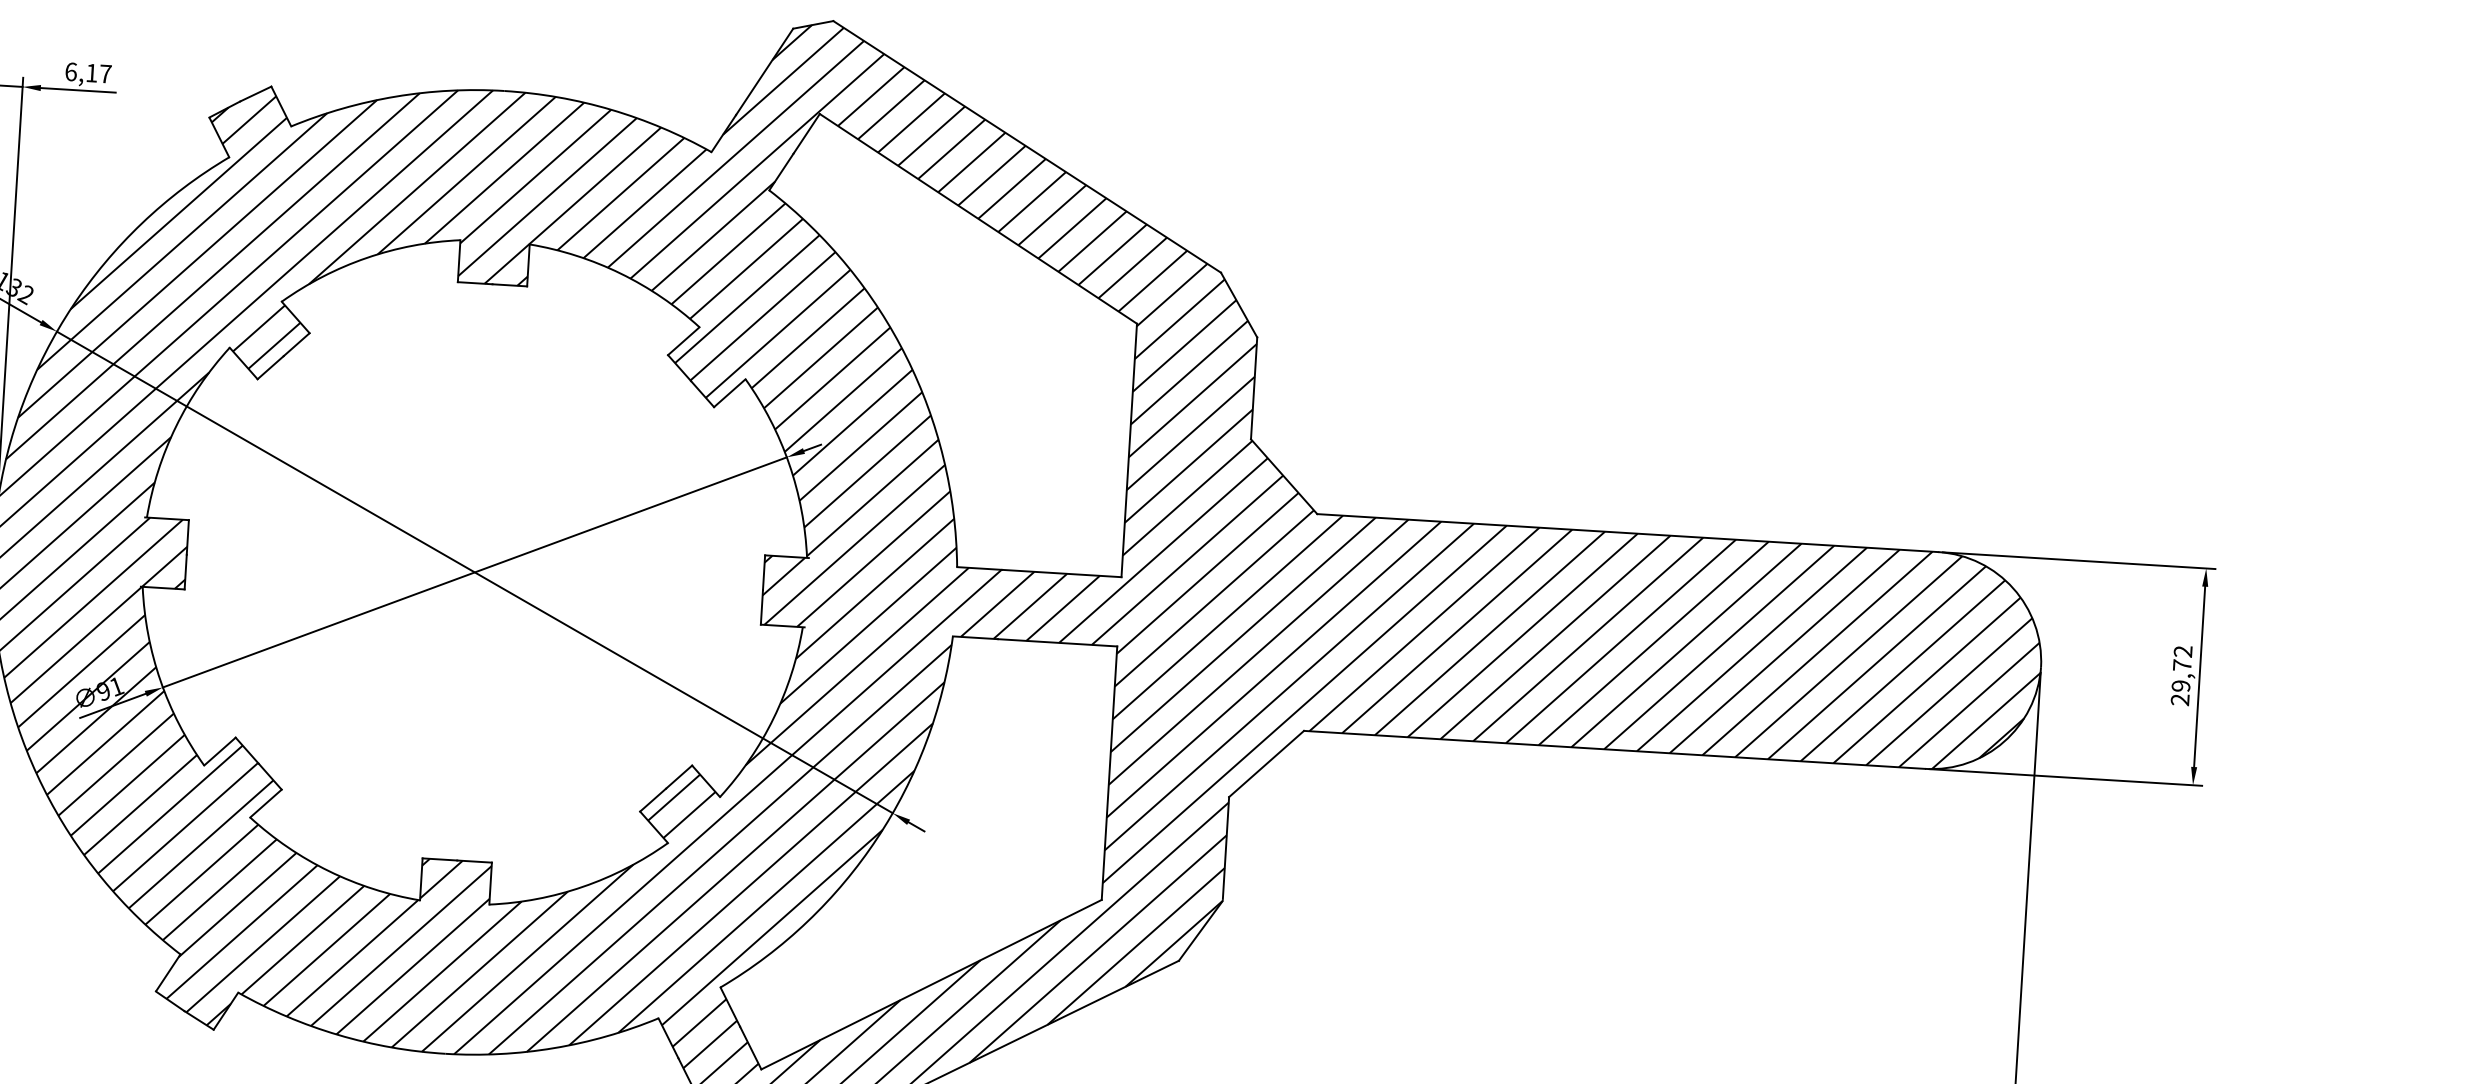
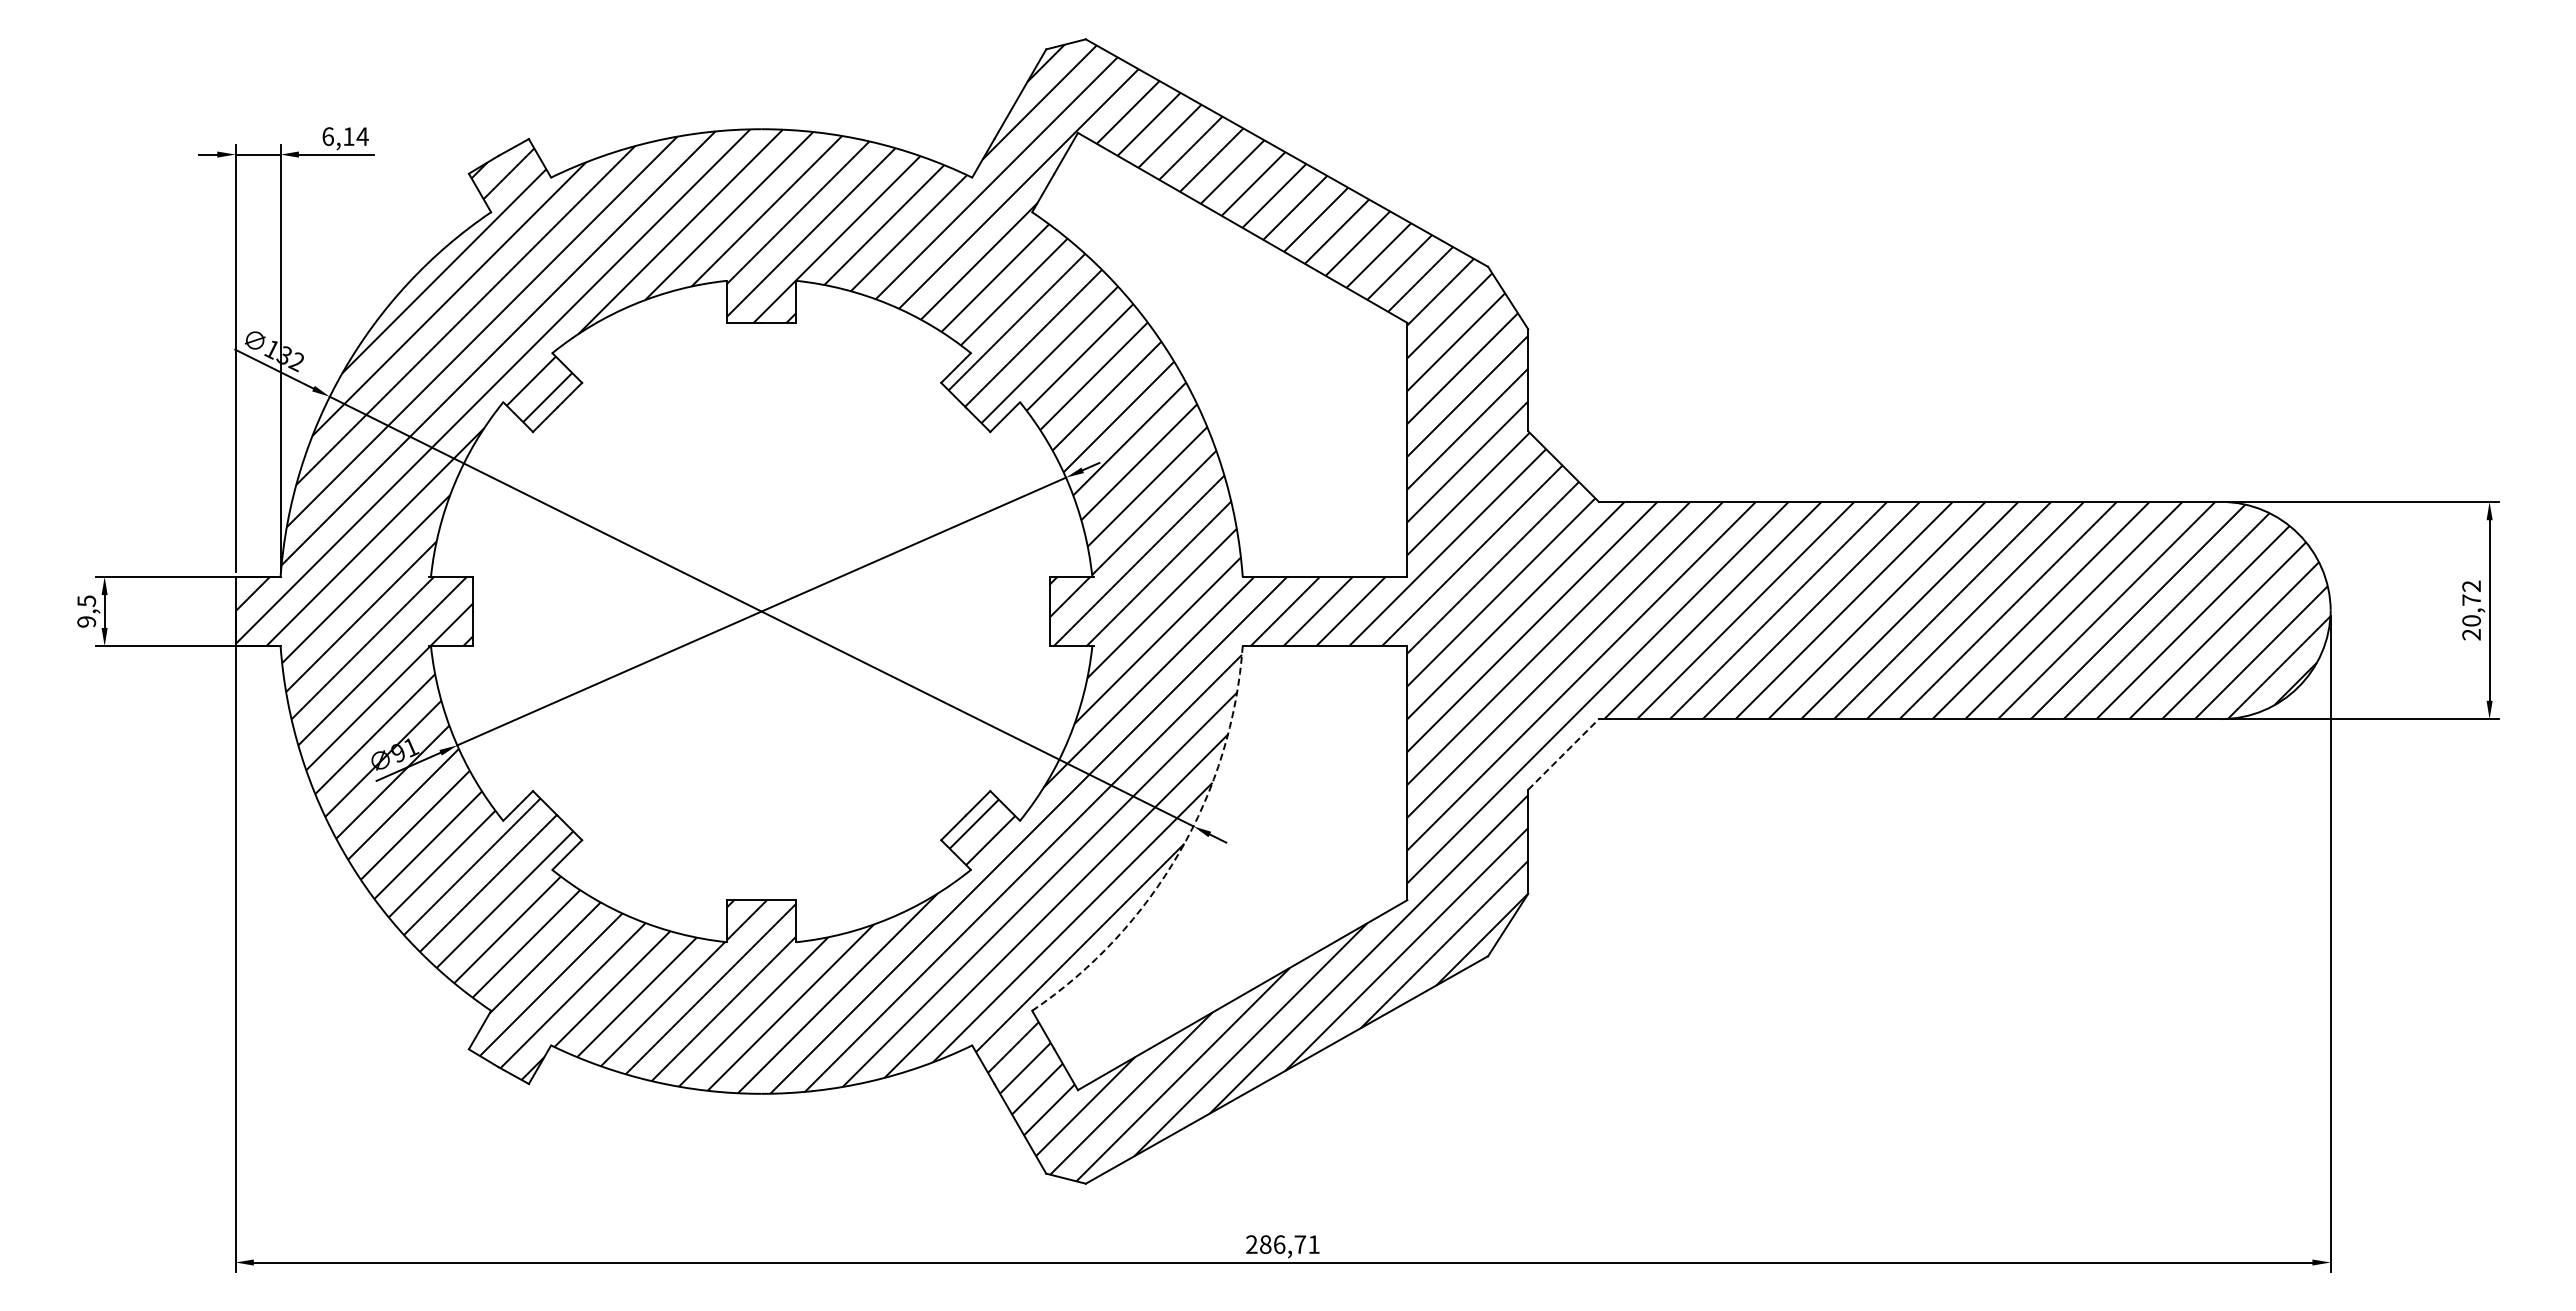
text: (105, 73) -> (362, 136), 6,17 -> 6,14
text: (2180, 685) -> (2471, 620), 29,72 -> 20,72
line: (1266, 764) -> (1563, 754), solid -> dashed
arc: (877, 838) -> (1179, 852), solid -> dashed

